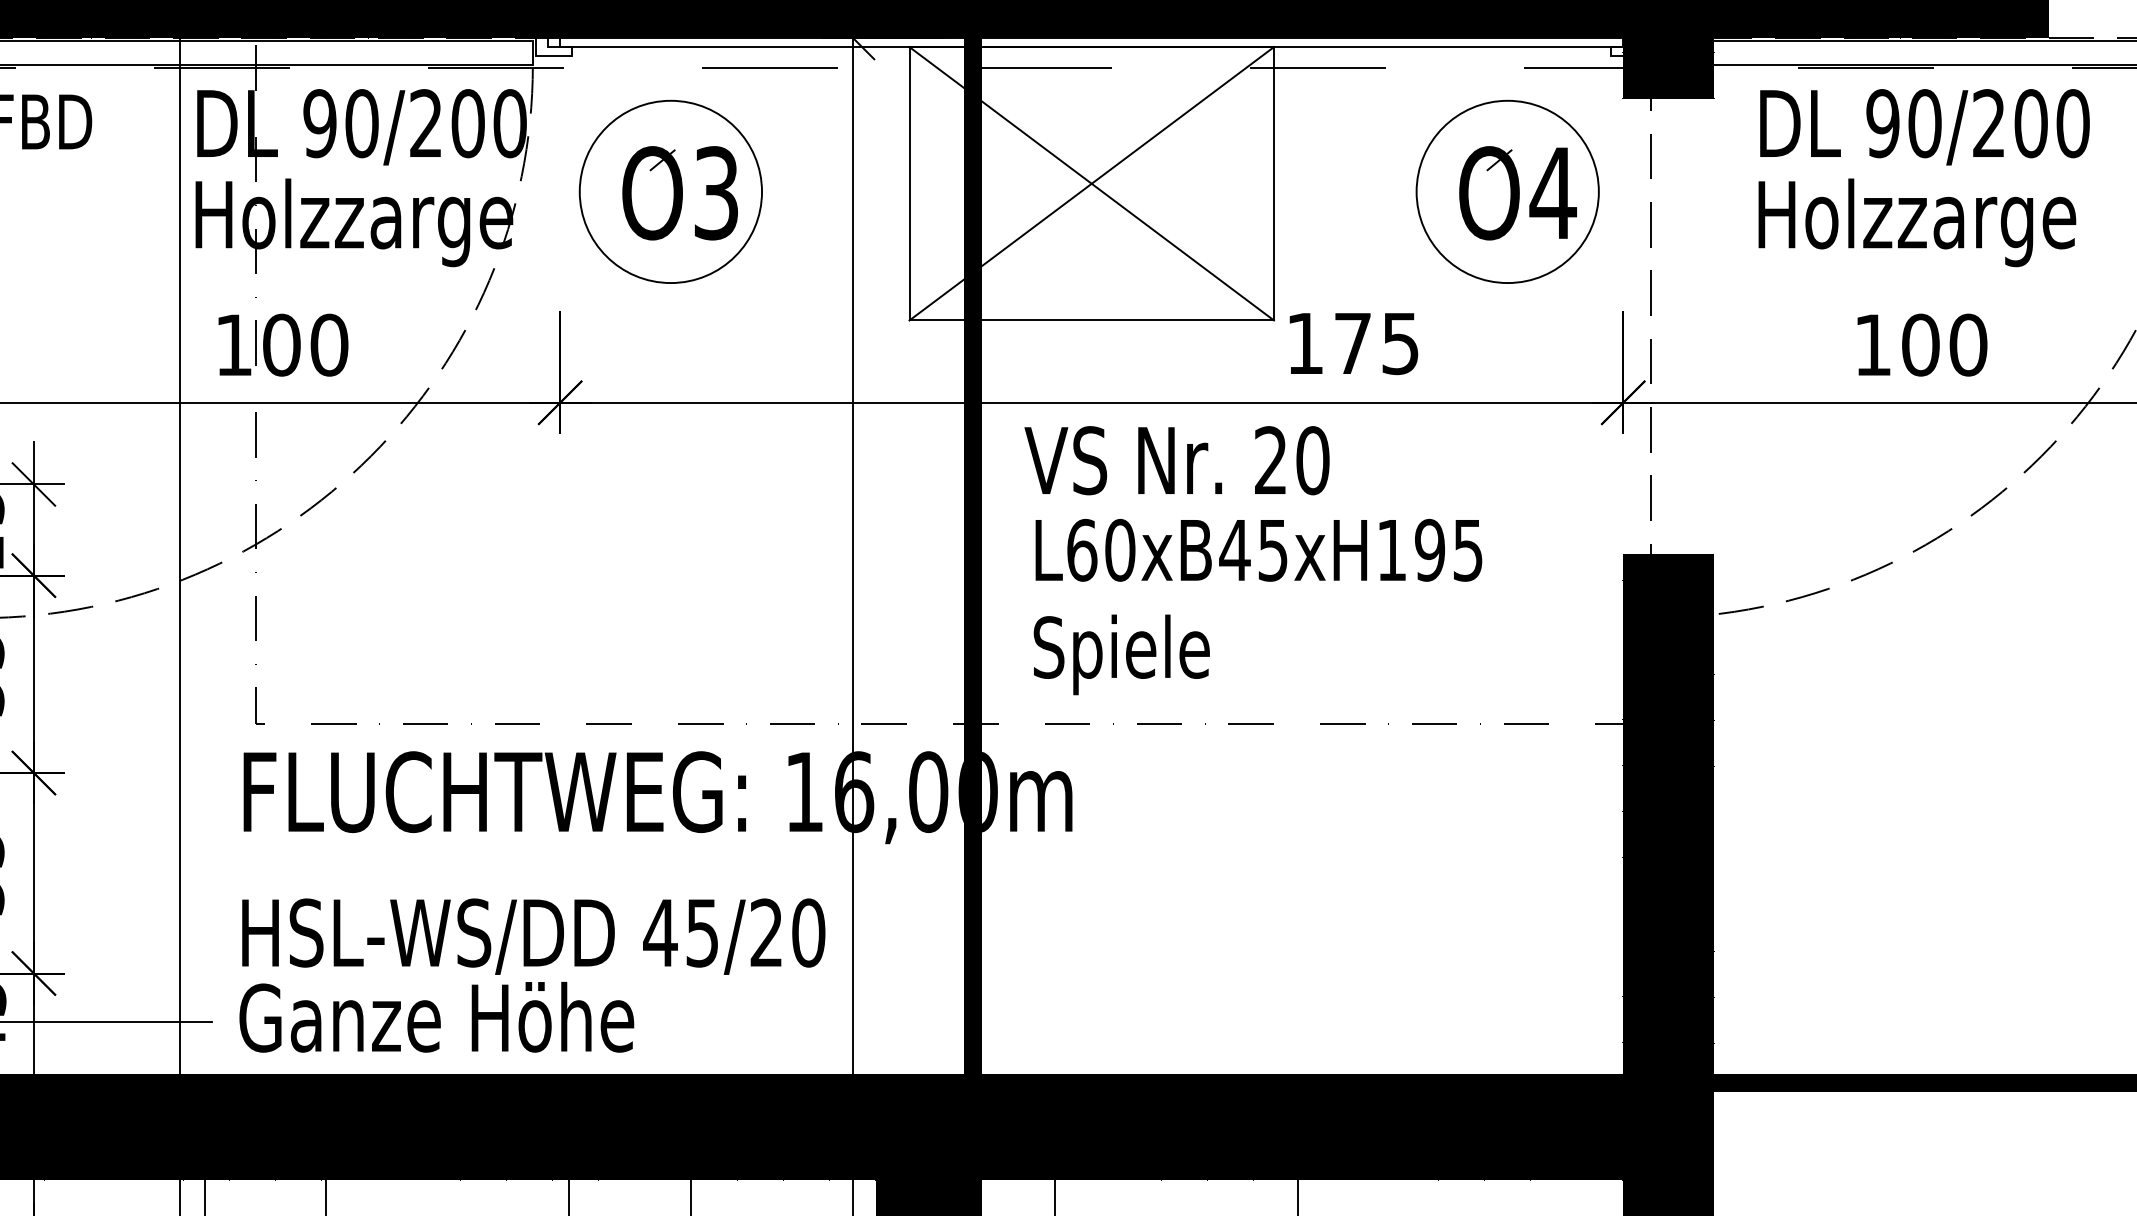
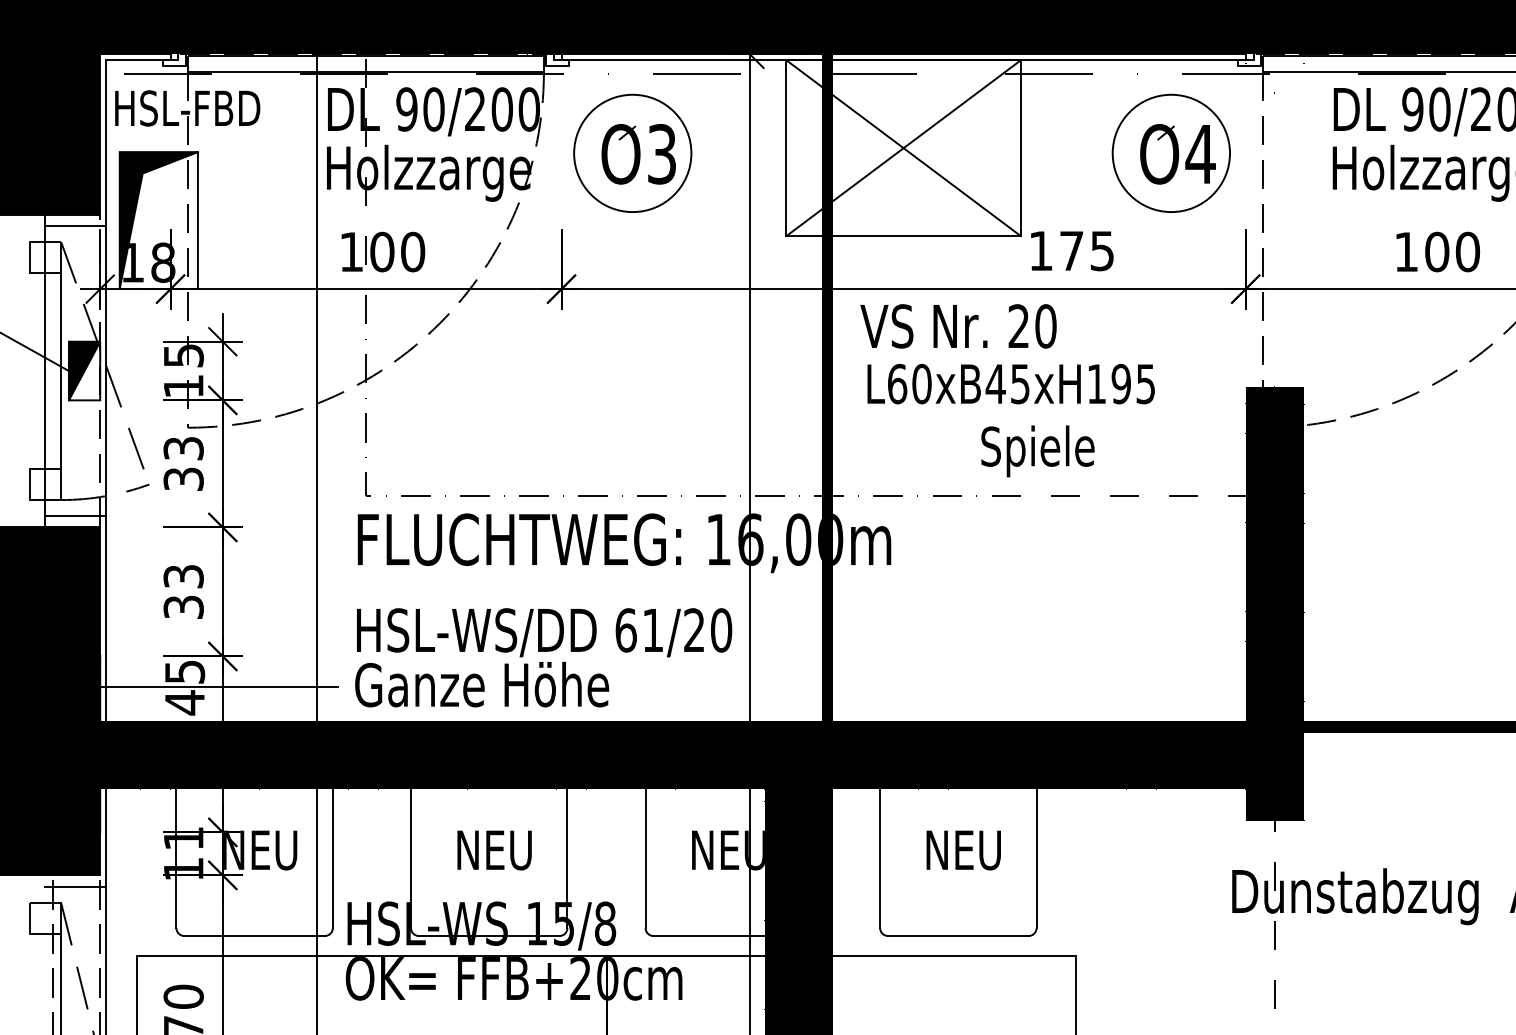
fill: (1668, 67) -> (1274, 73), removed
text: (1121, 655) -> (1037, 451), moved
text: (679, 933) -> (638, 630), 45/20 -> 61/20

